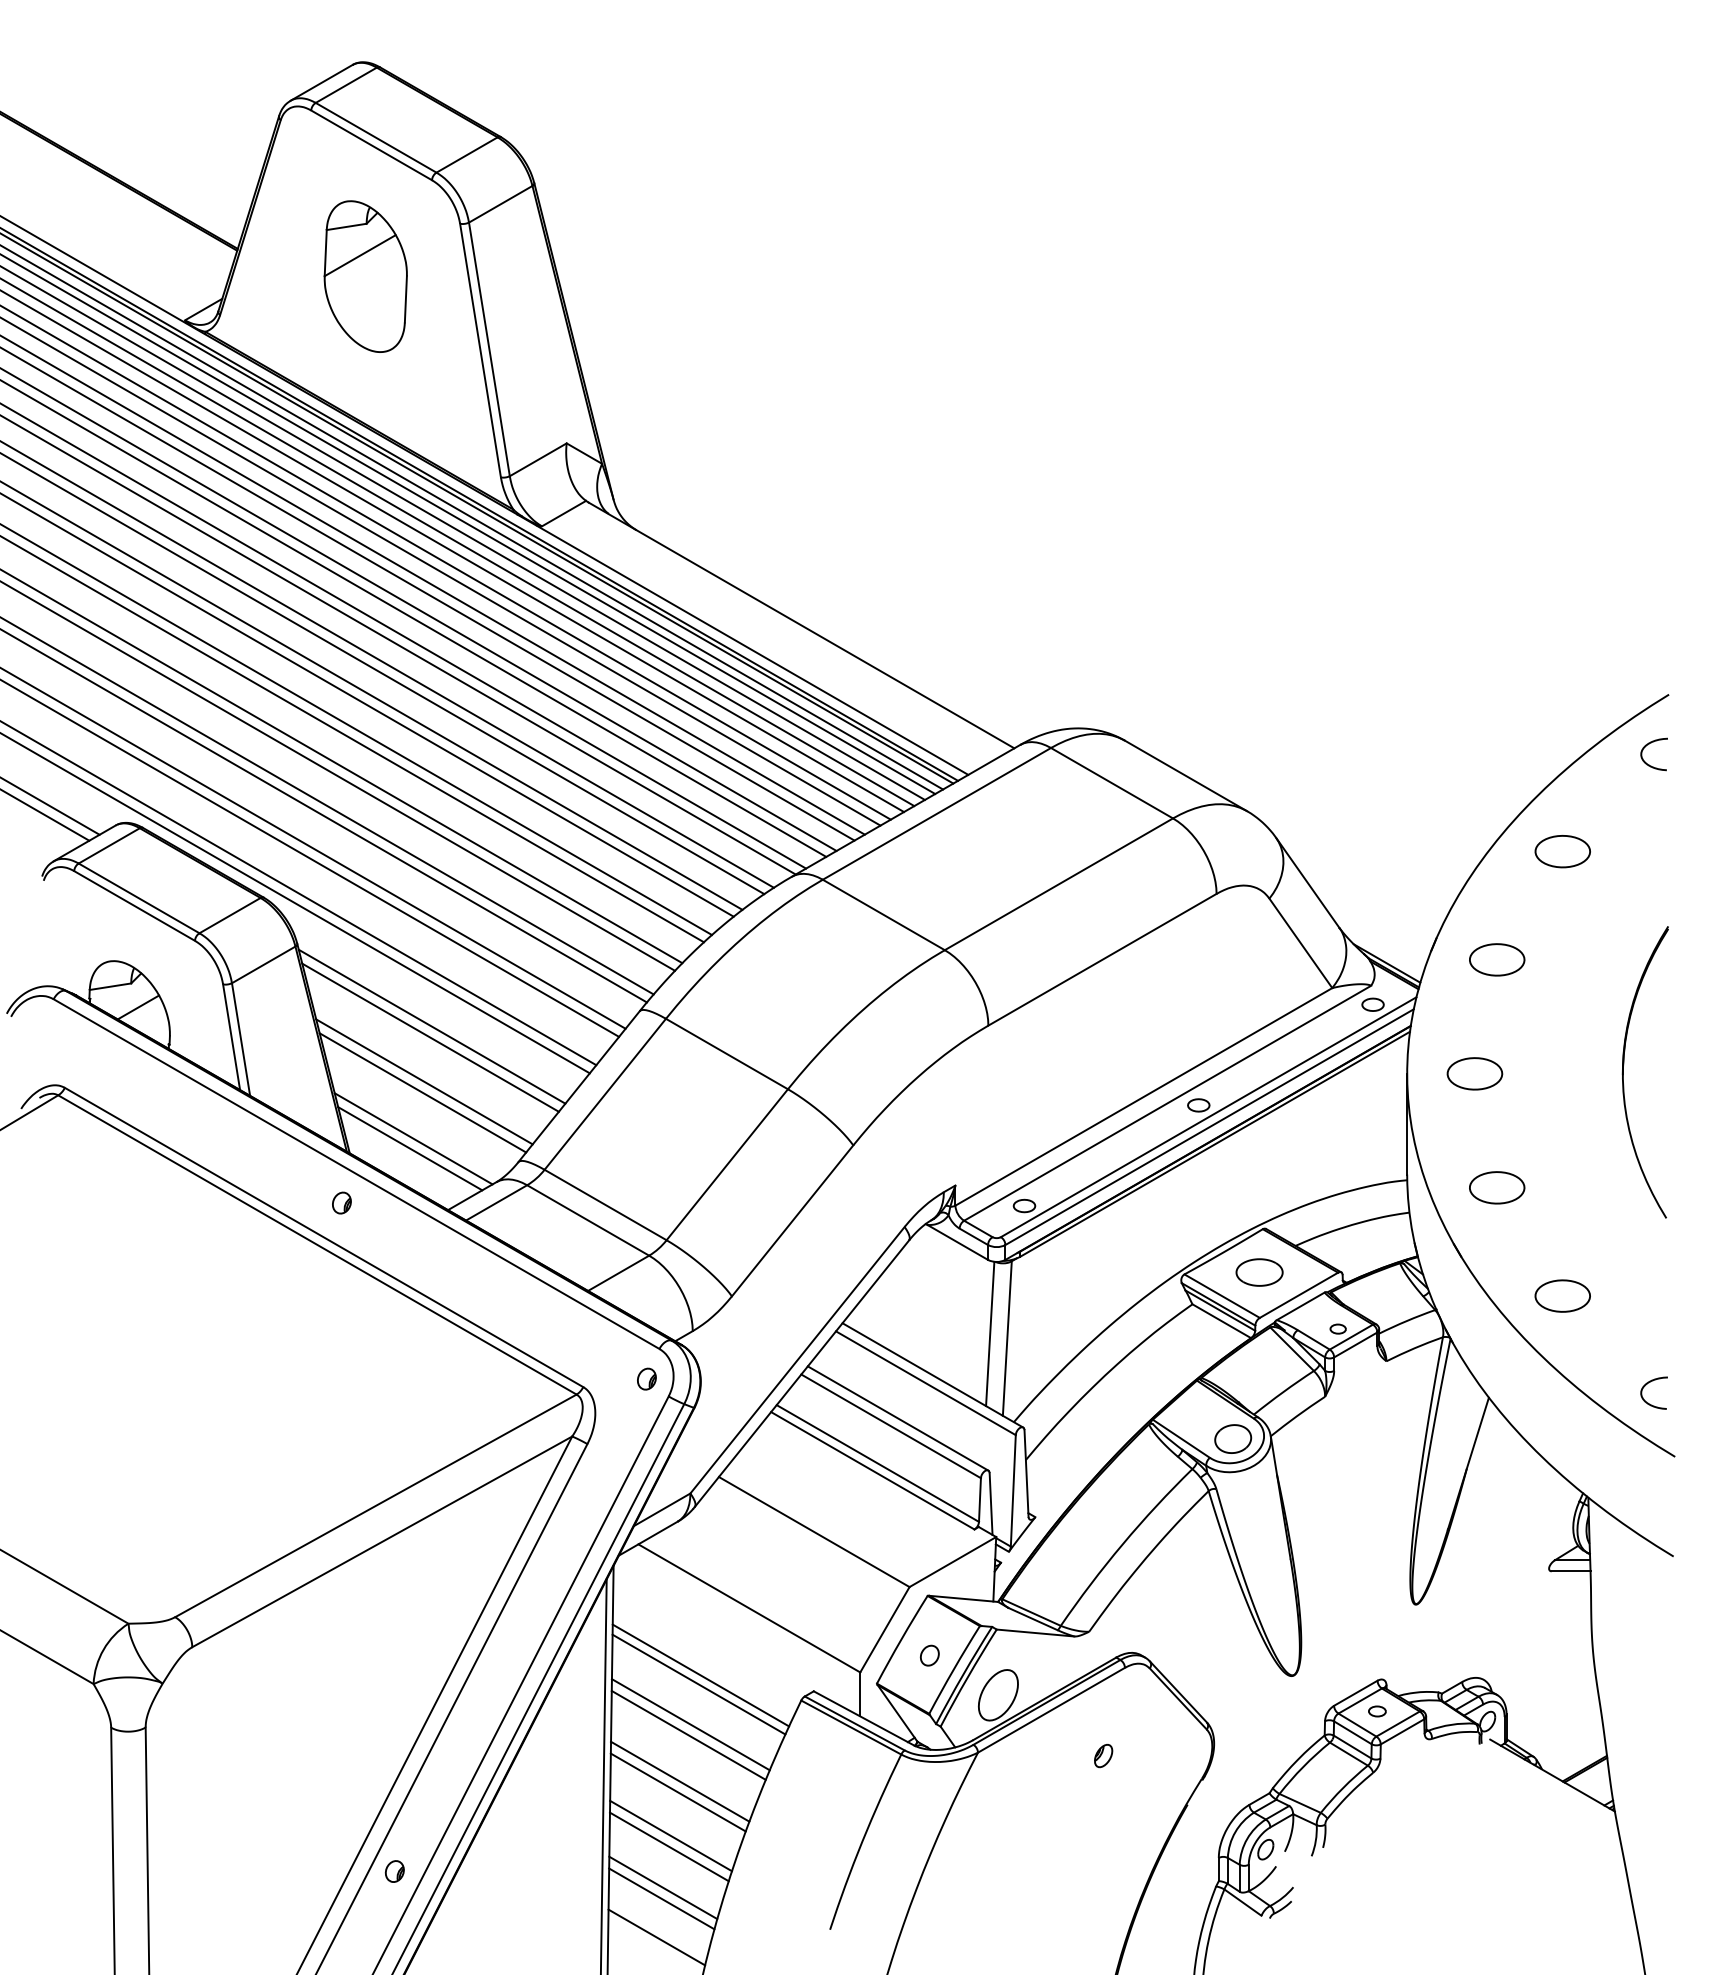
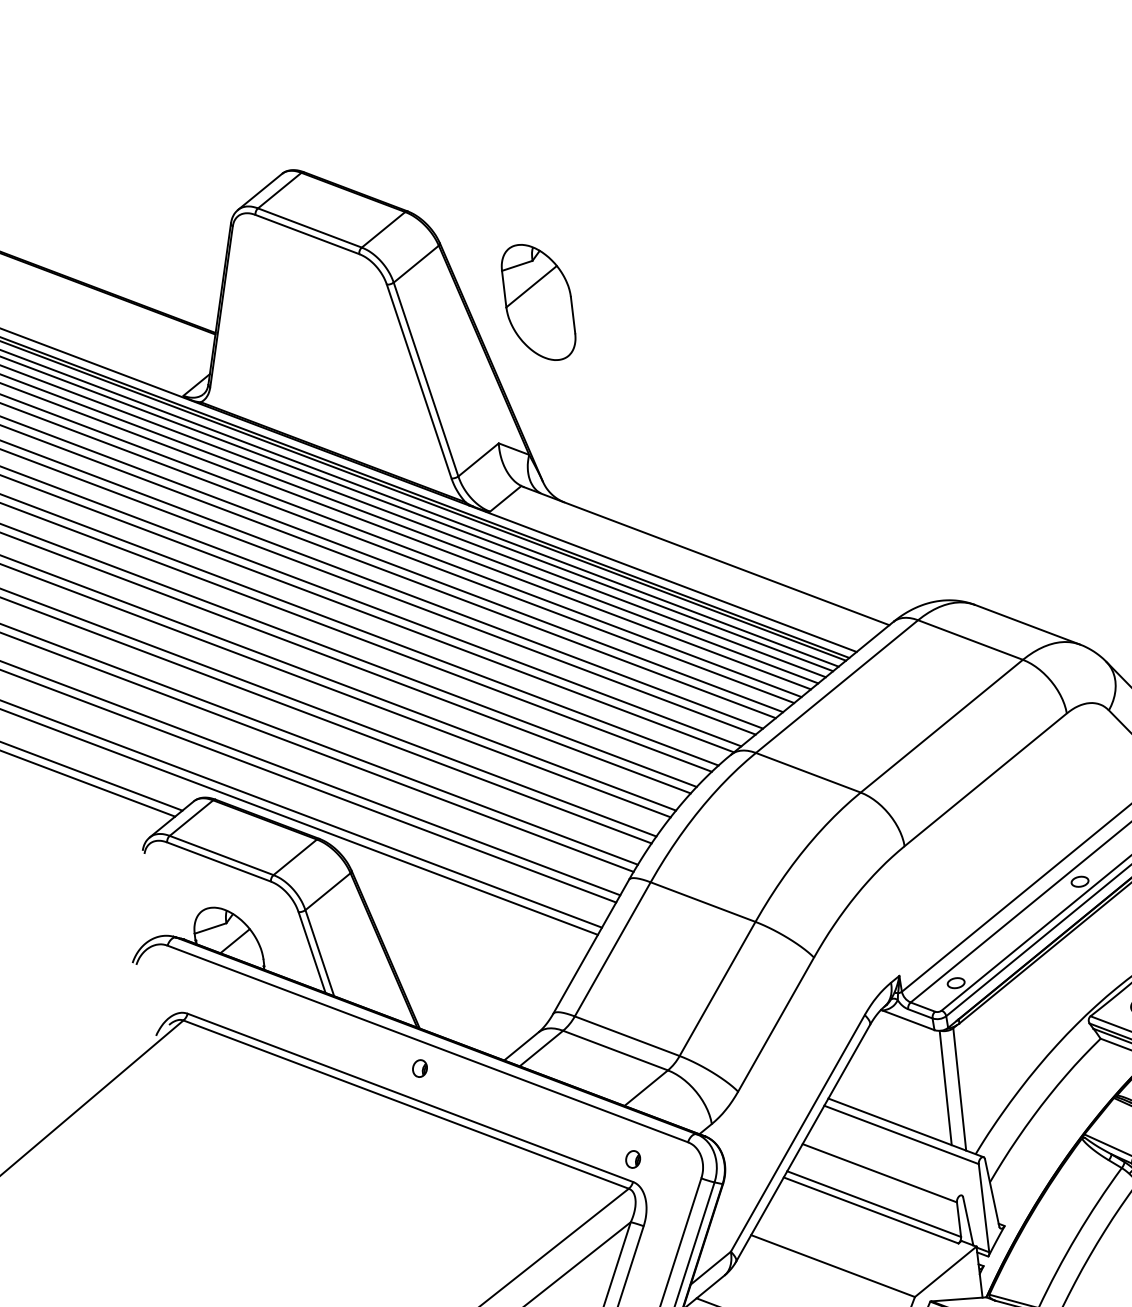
part: (365, 276) -> (538, 302), moved
line: (431, 1026) -> (467, 918), removed
line: (430, 1037) -> (468, 927), removed
line: (424, 1081) -> (469, 962), removed
line: (422, 1092) -> (469, 971), removed
line: (413, 1138) -> (467, 1008), removed
line: (410, 1148) -> (466, 1016), removed
part: (646, 1378) -> (632, 1159), moved
line: (897, 1418) -> (883, 1166), removed

